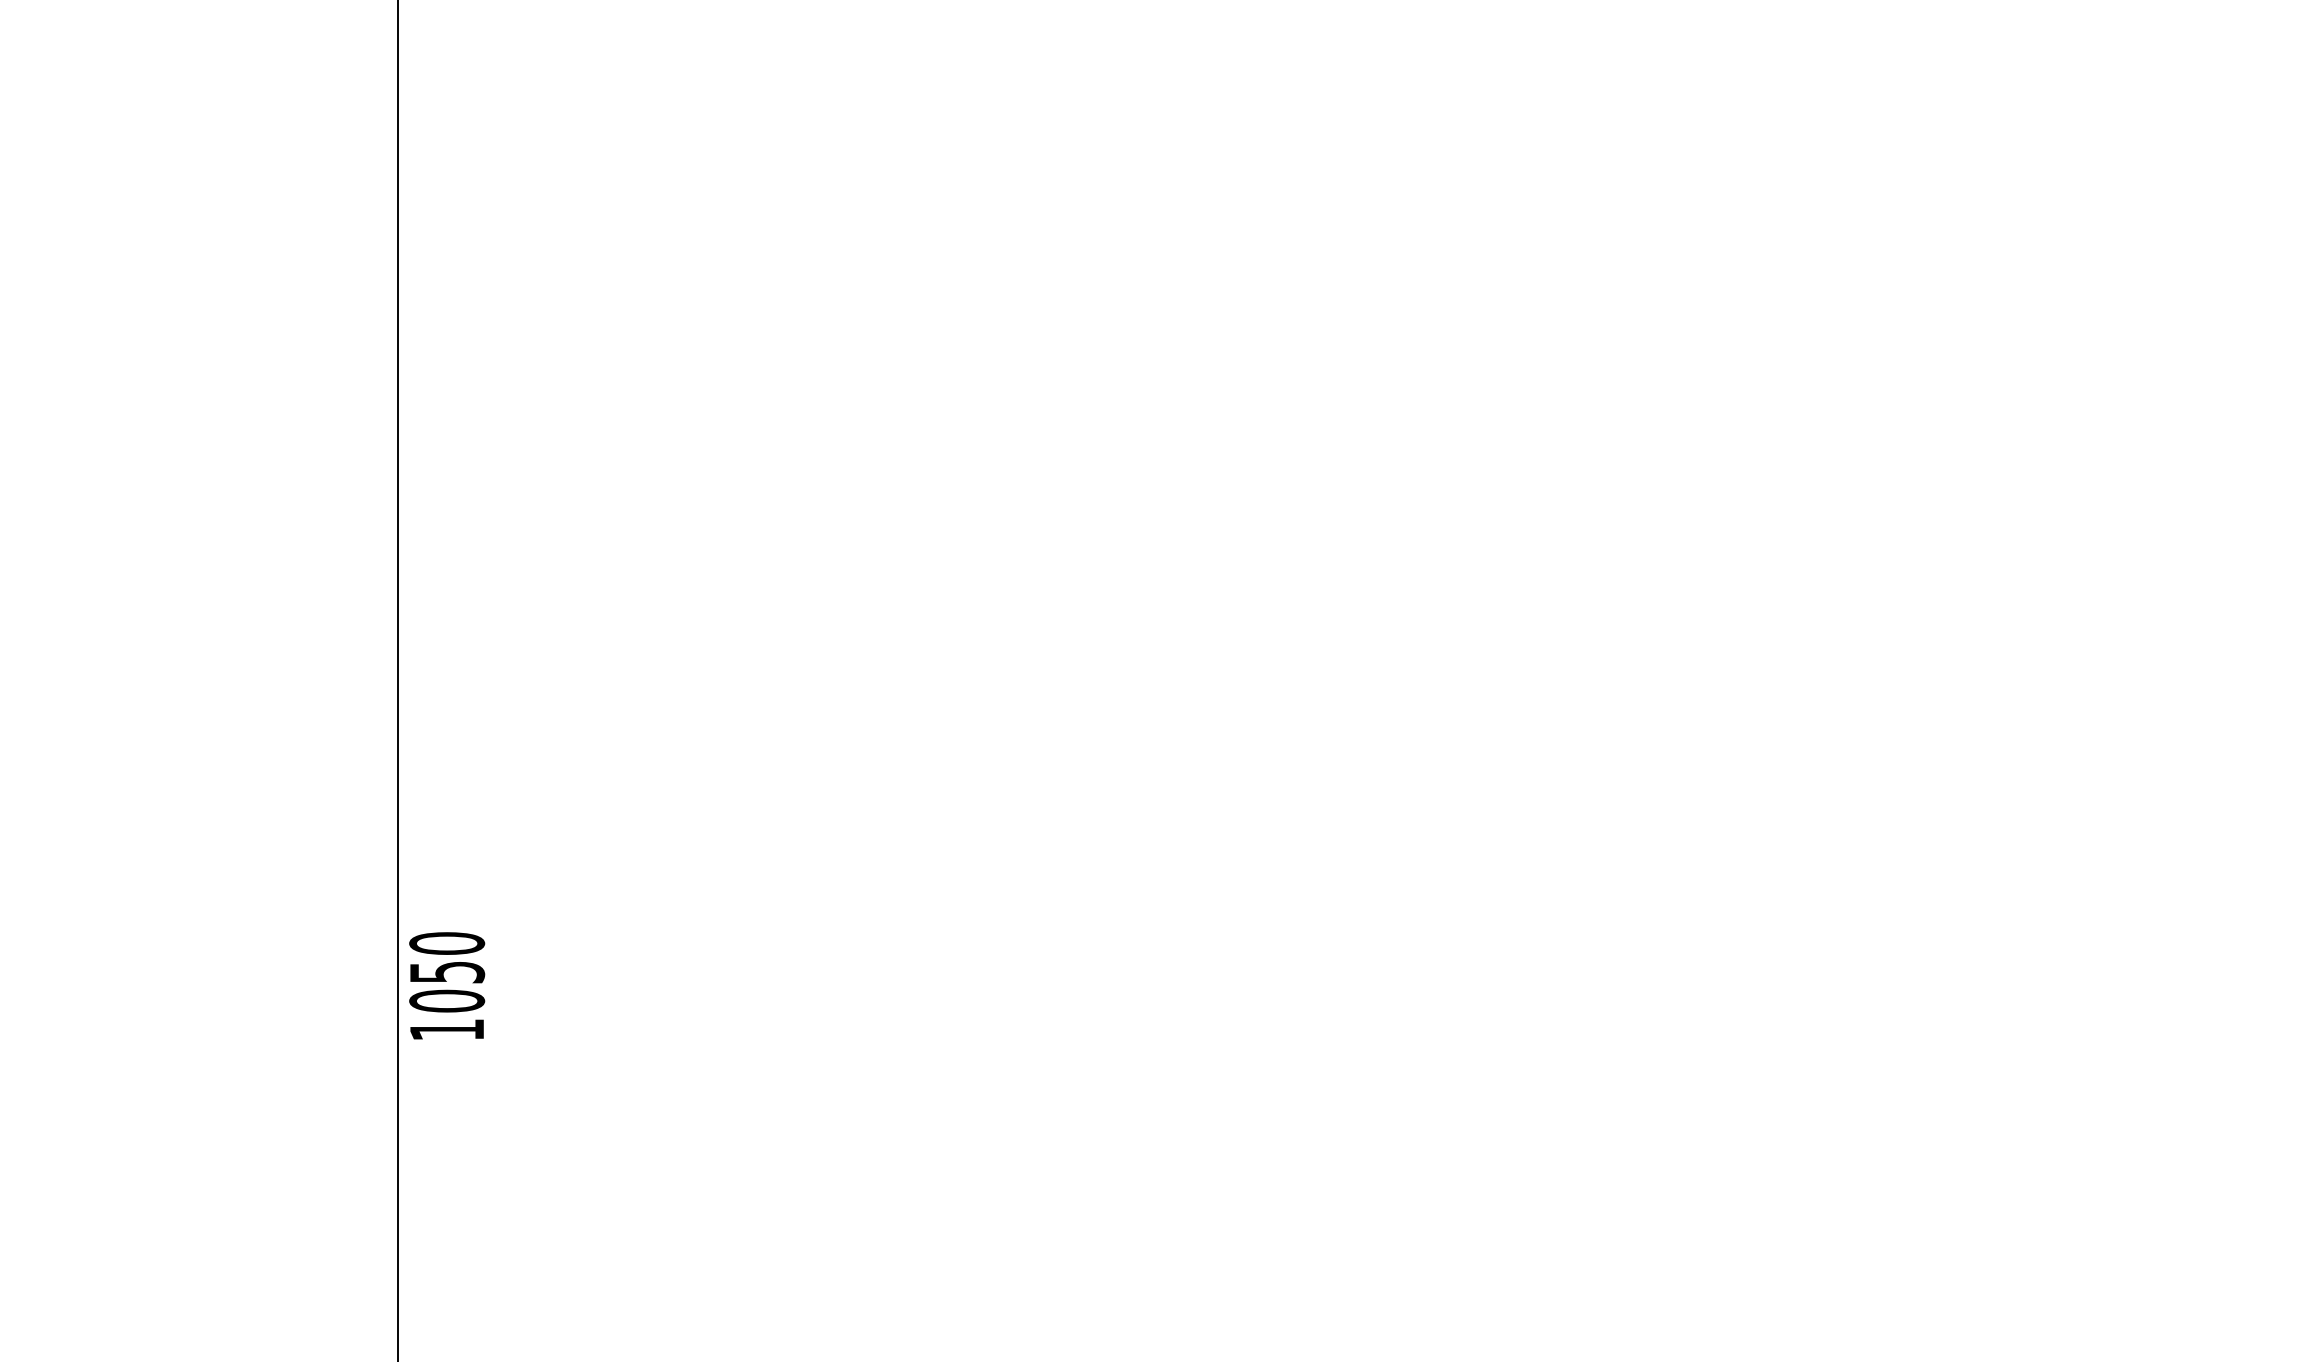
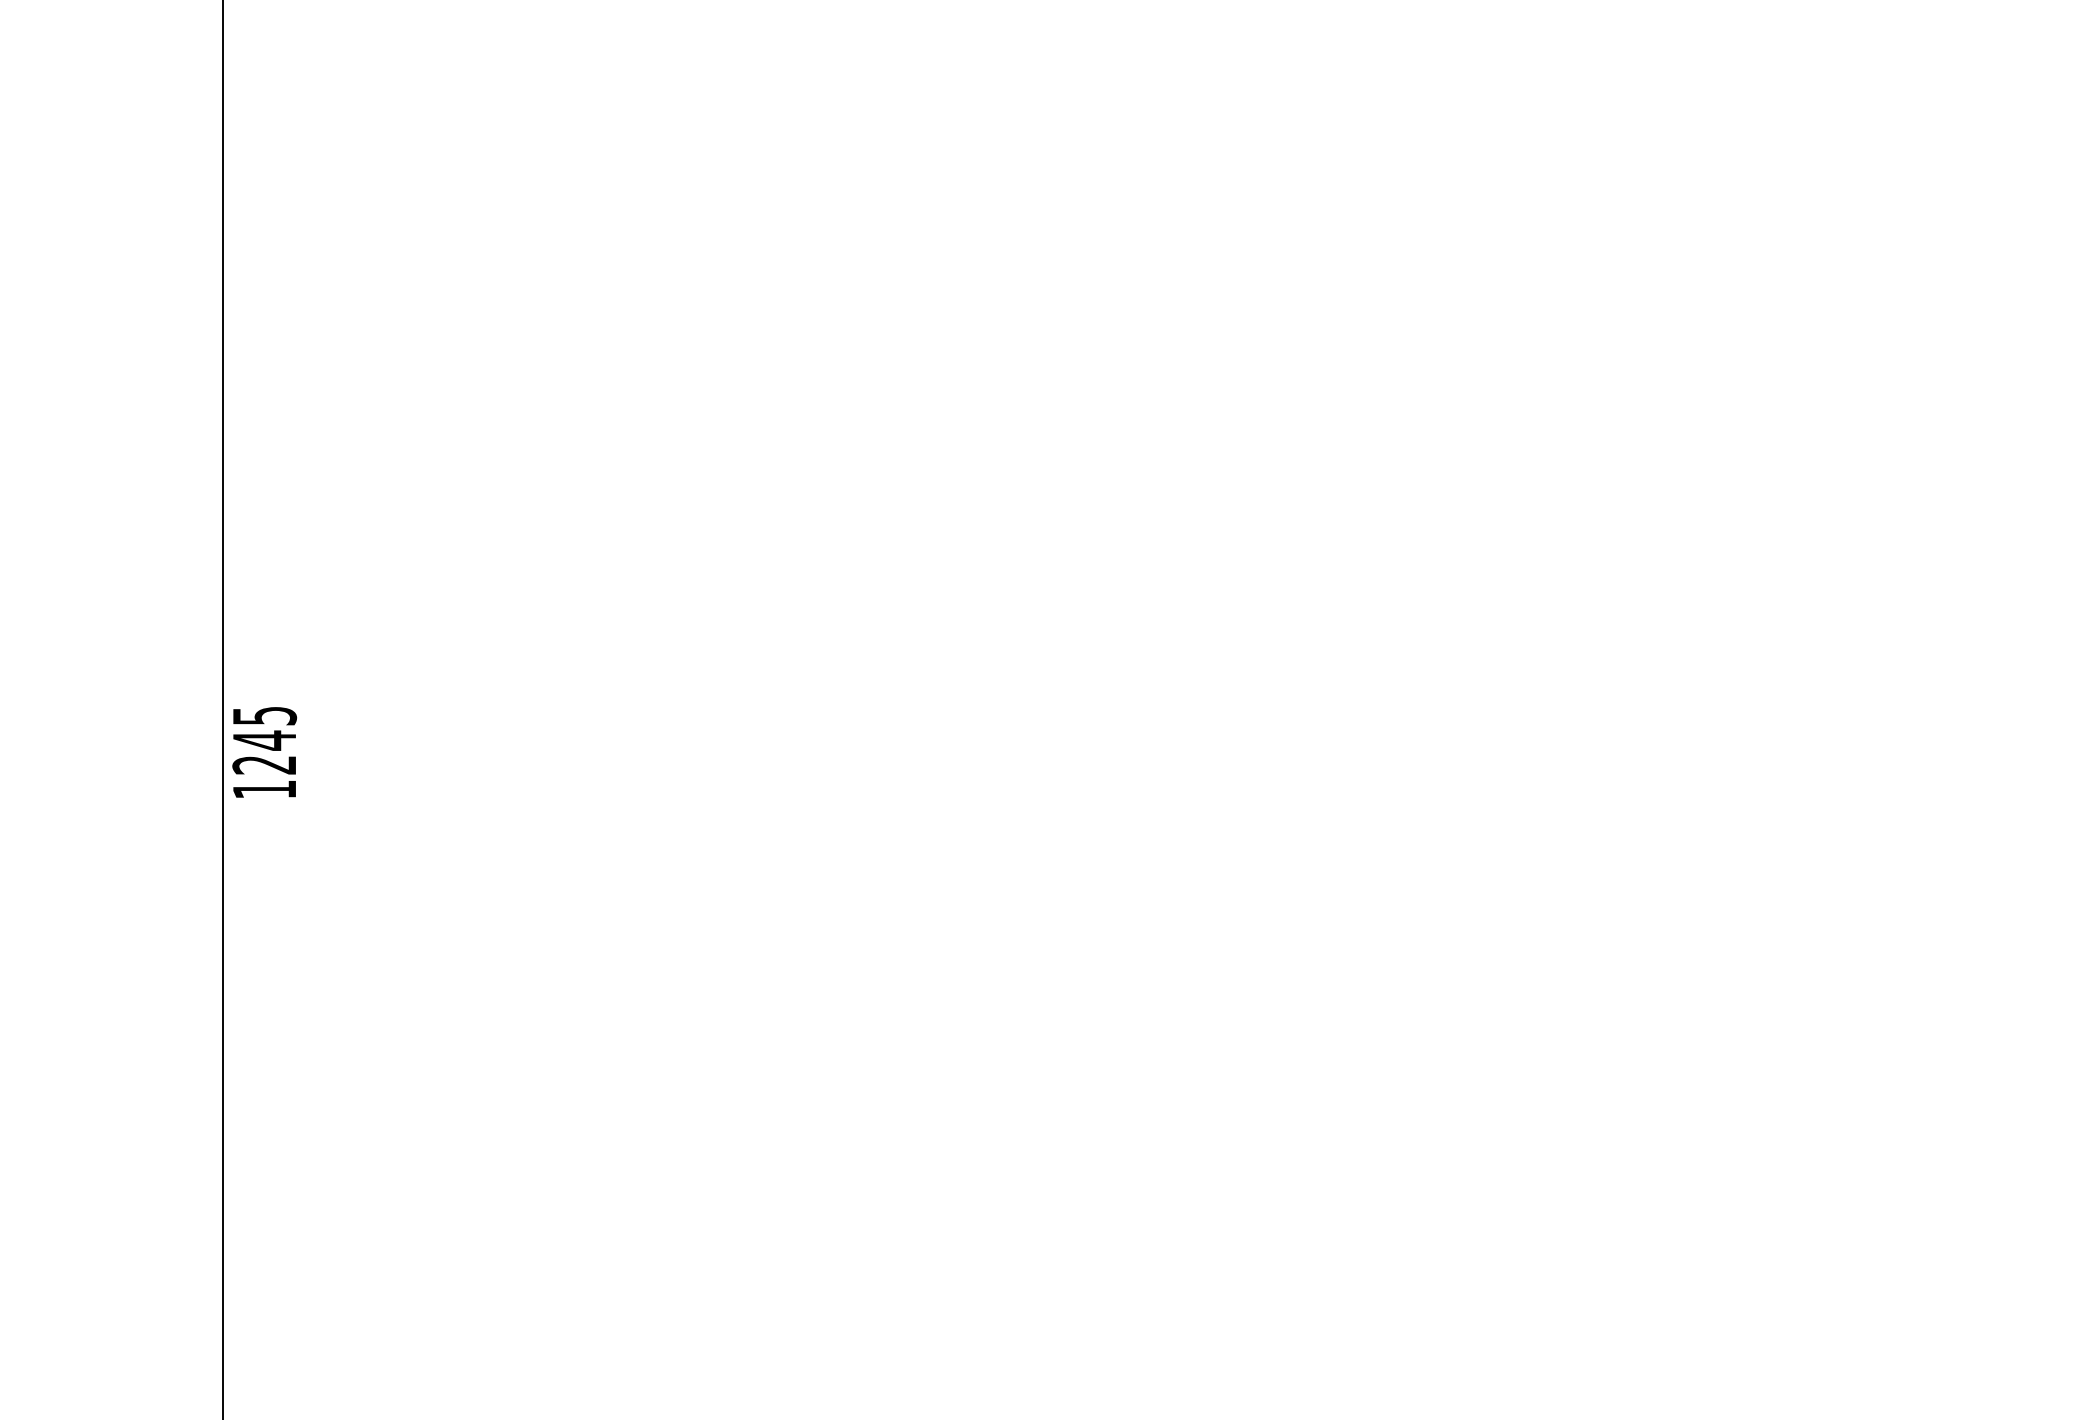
text: (446, 972) -> (264, 740), 1050 -> 1245

